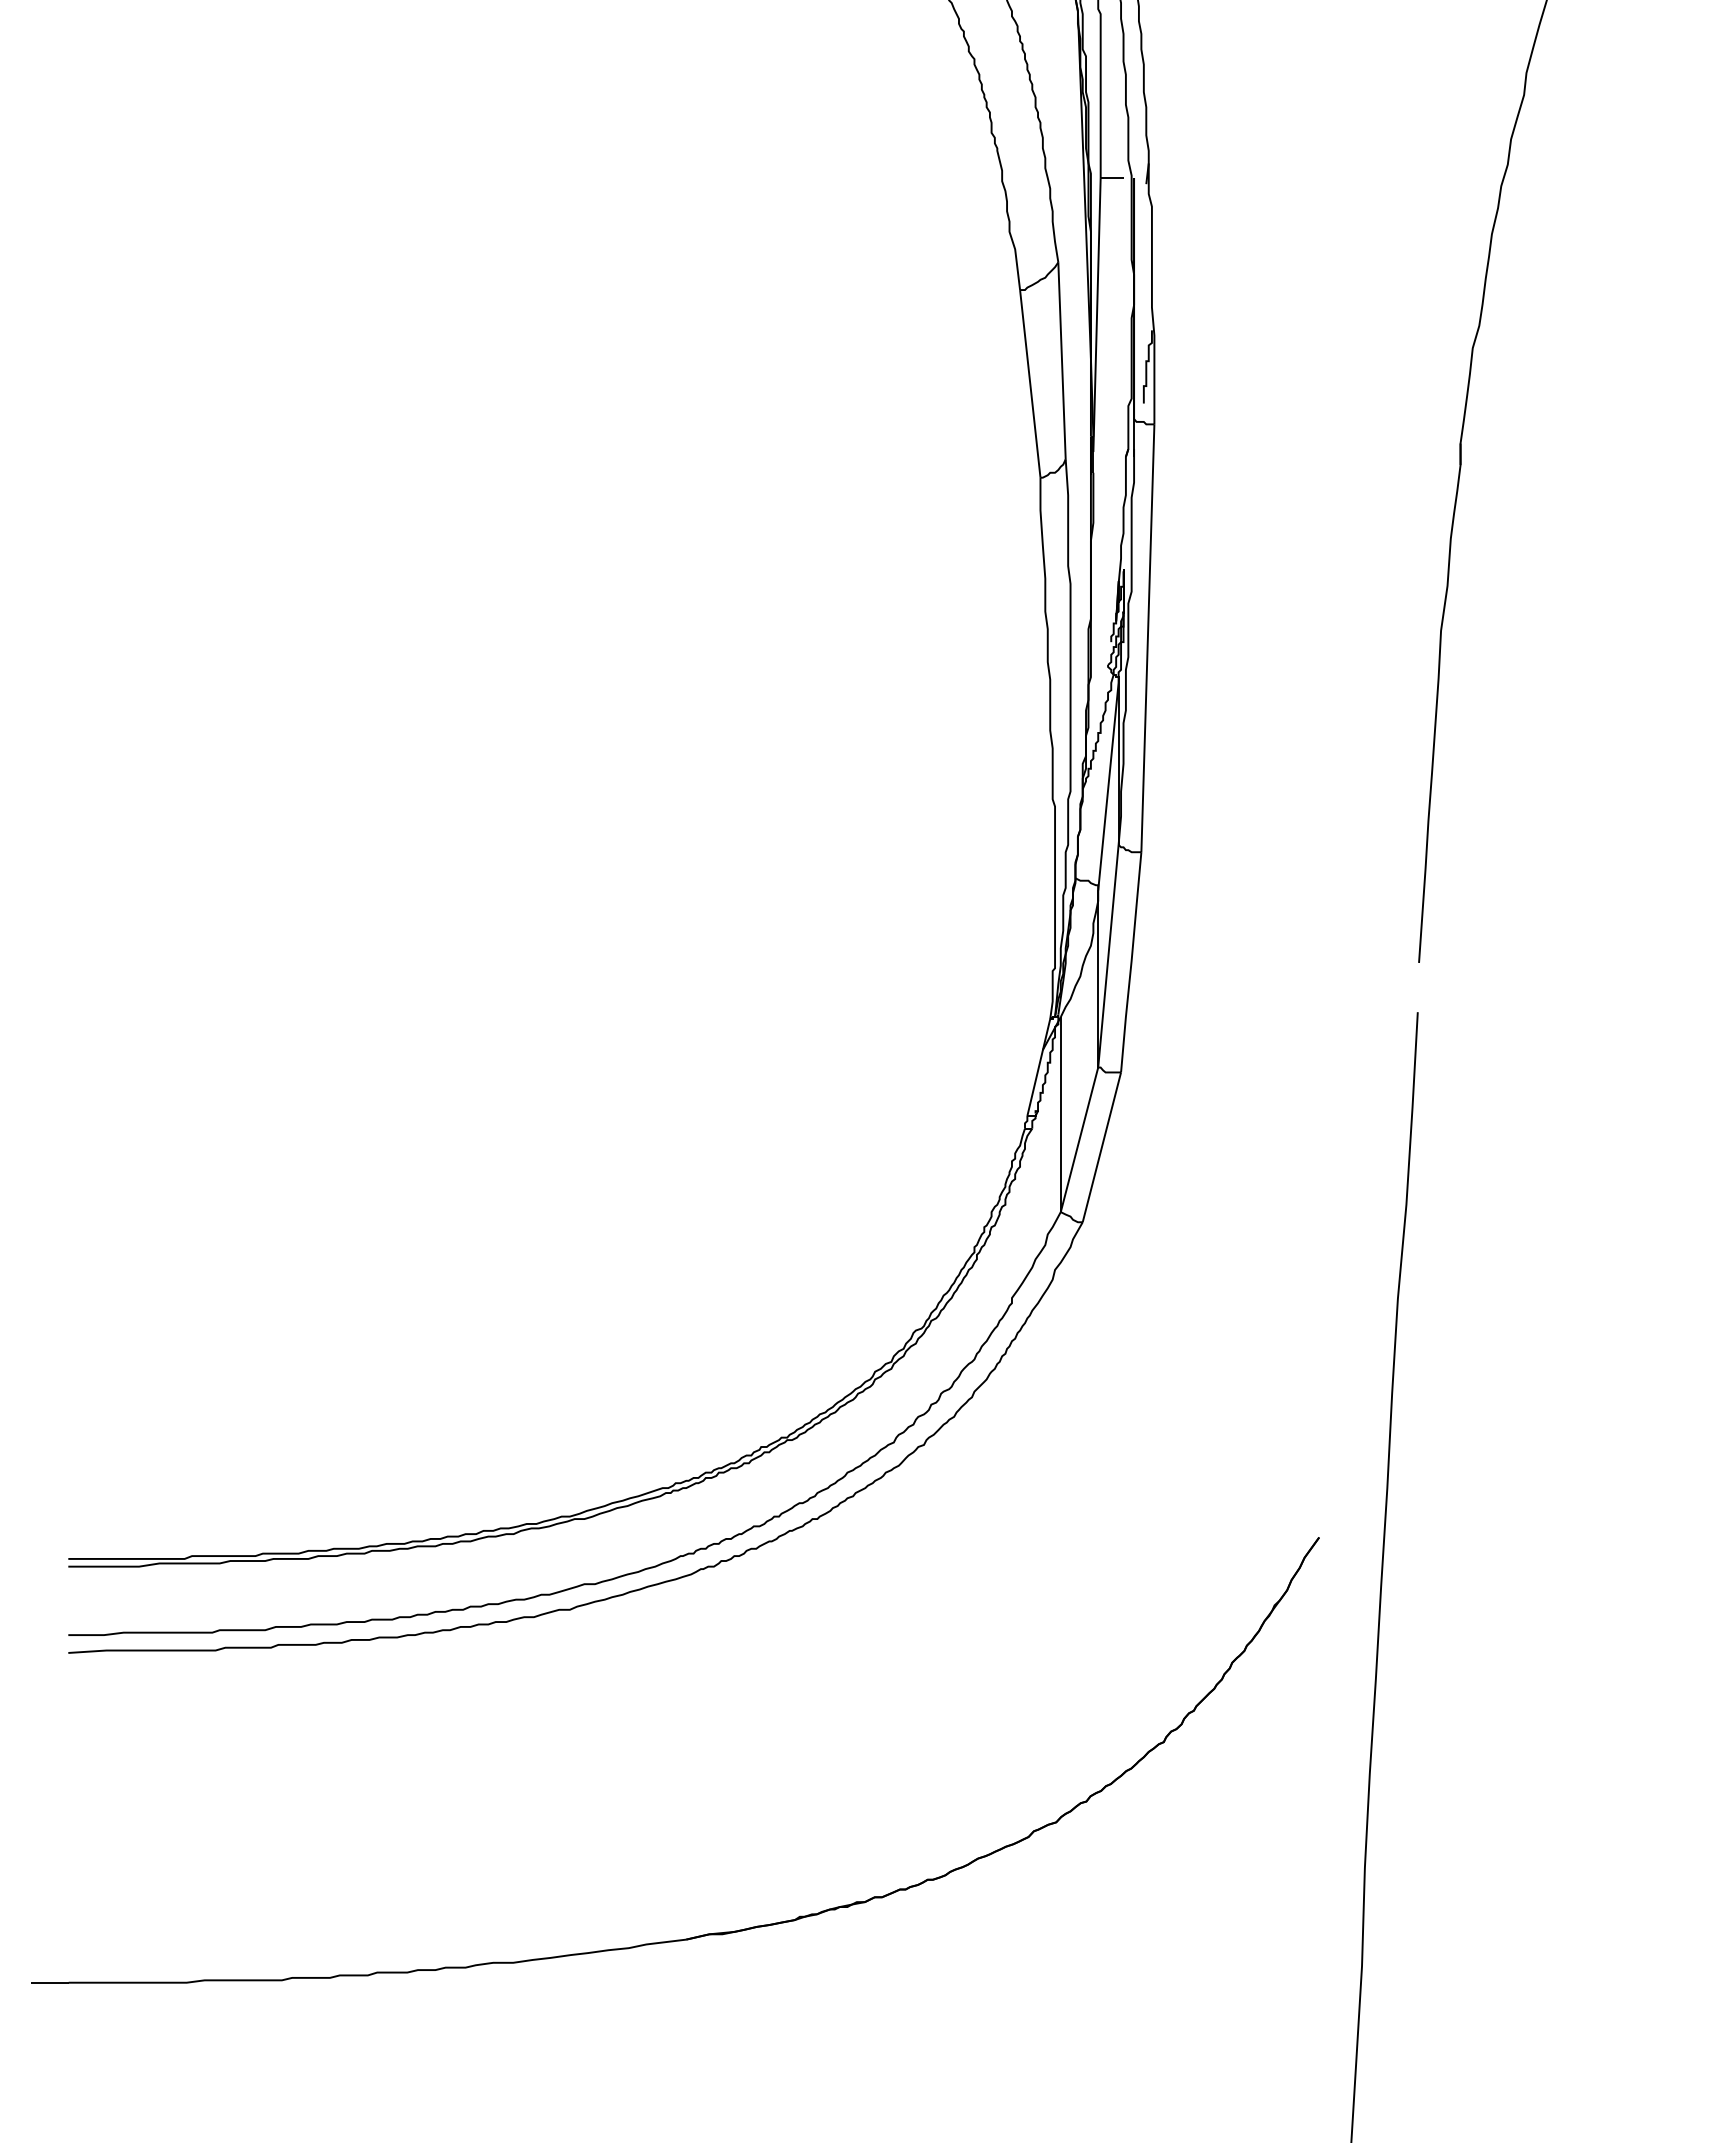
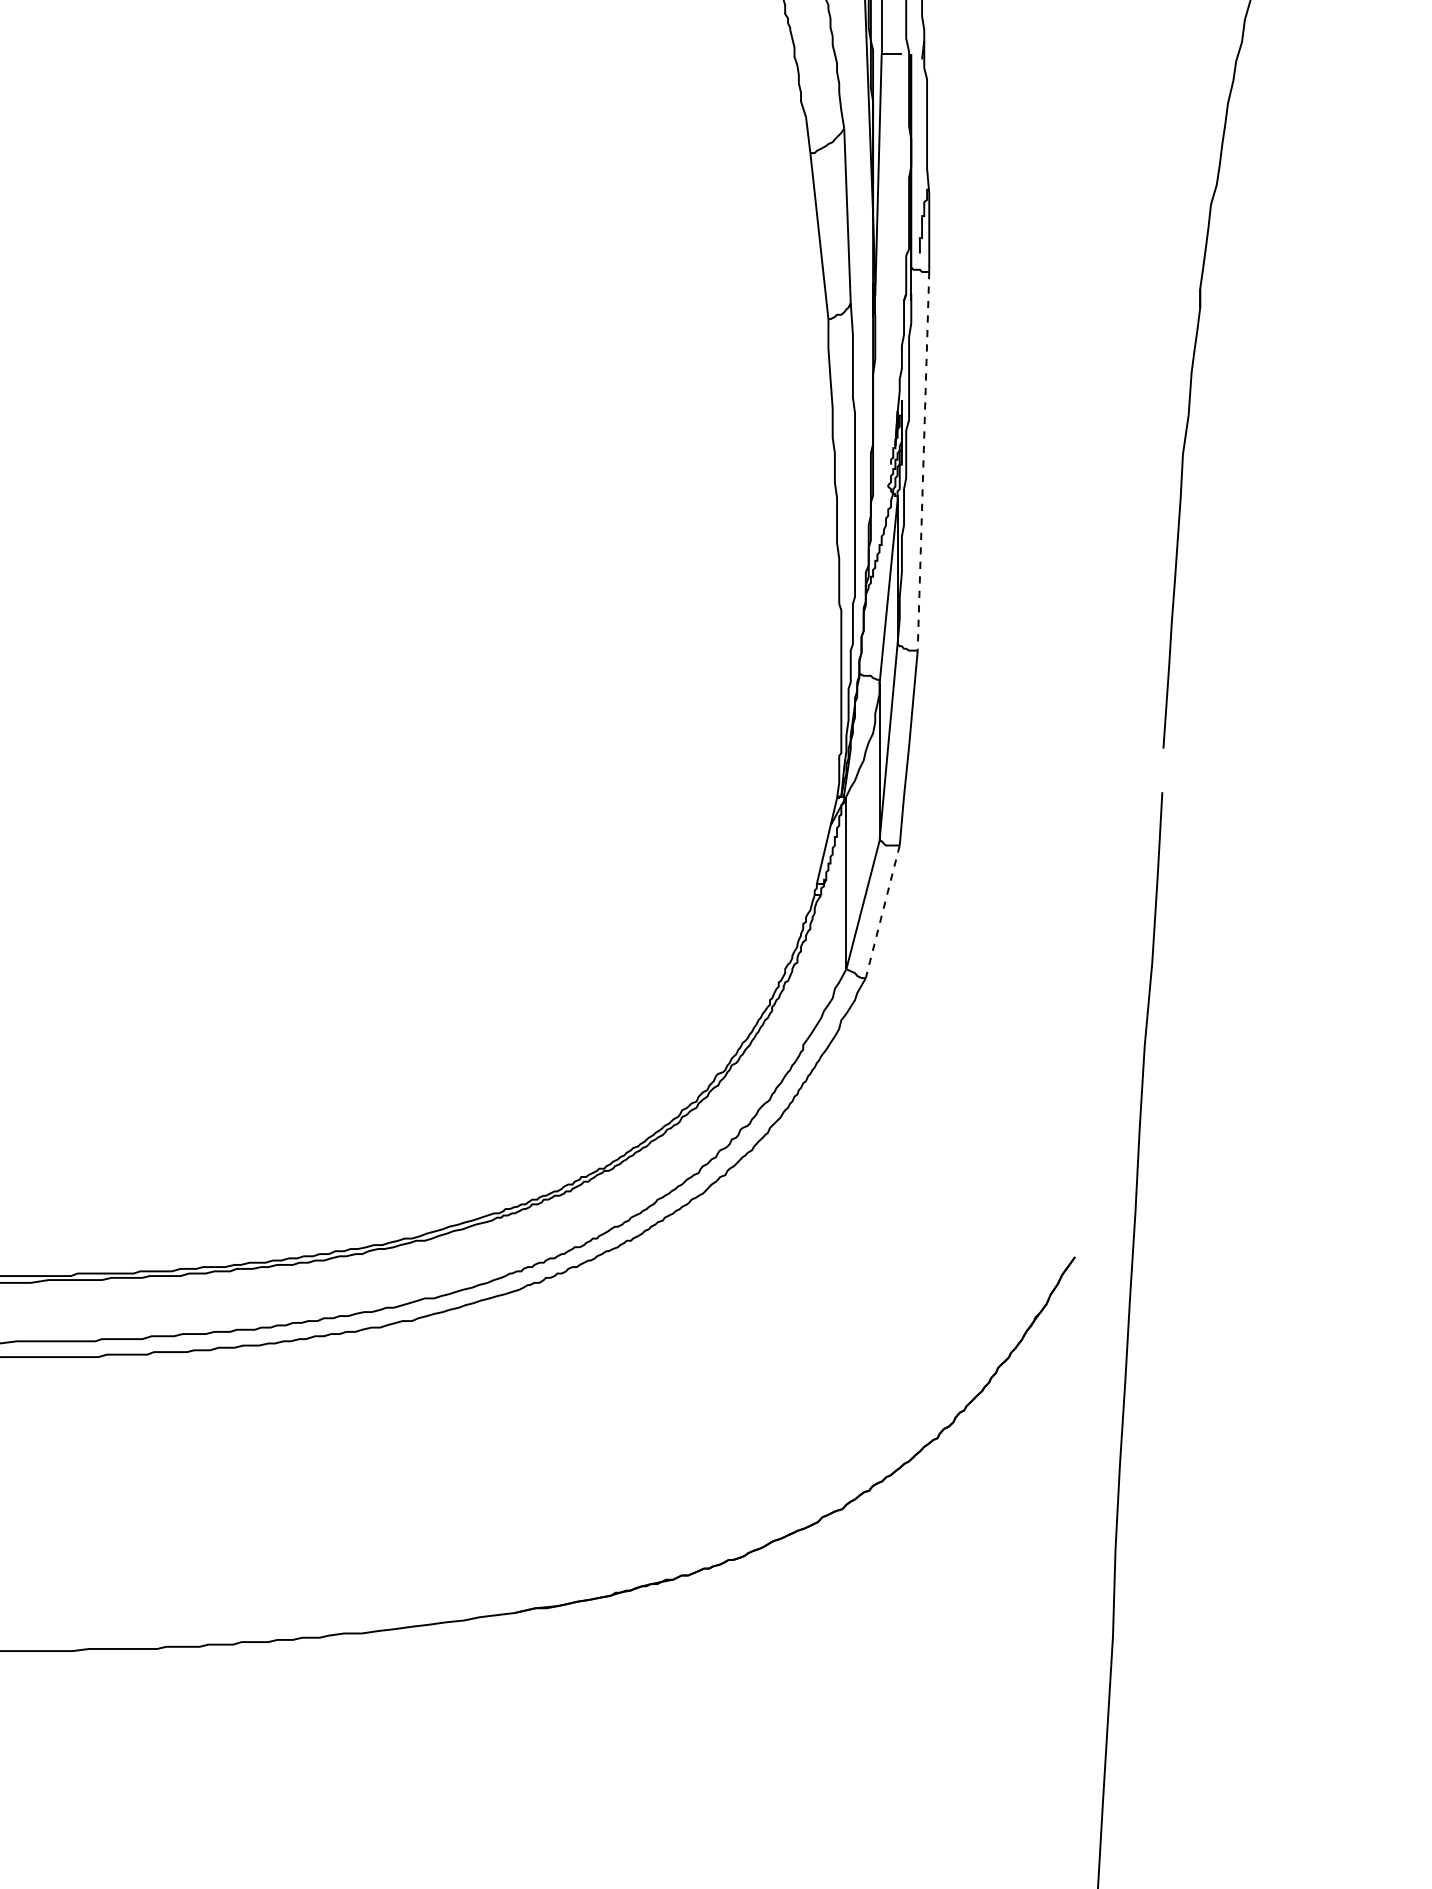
line: (1147, 638) -> (923, 461), solid -> dashed
line: (1101, 1147) -> (882, 911), solid -> dashed

